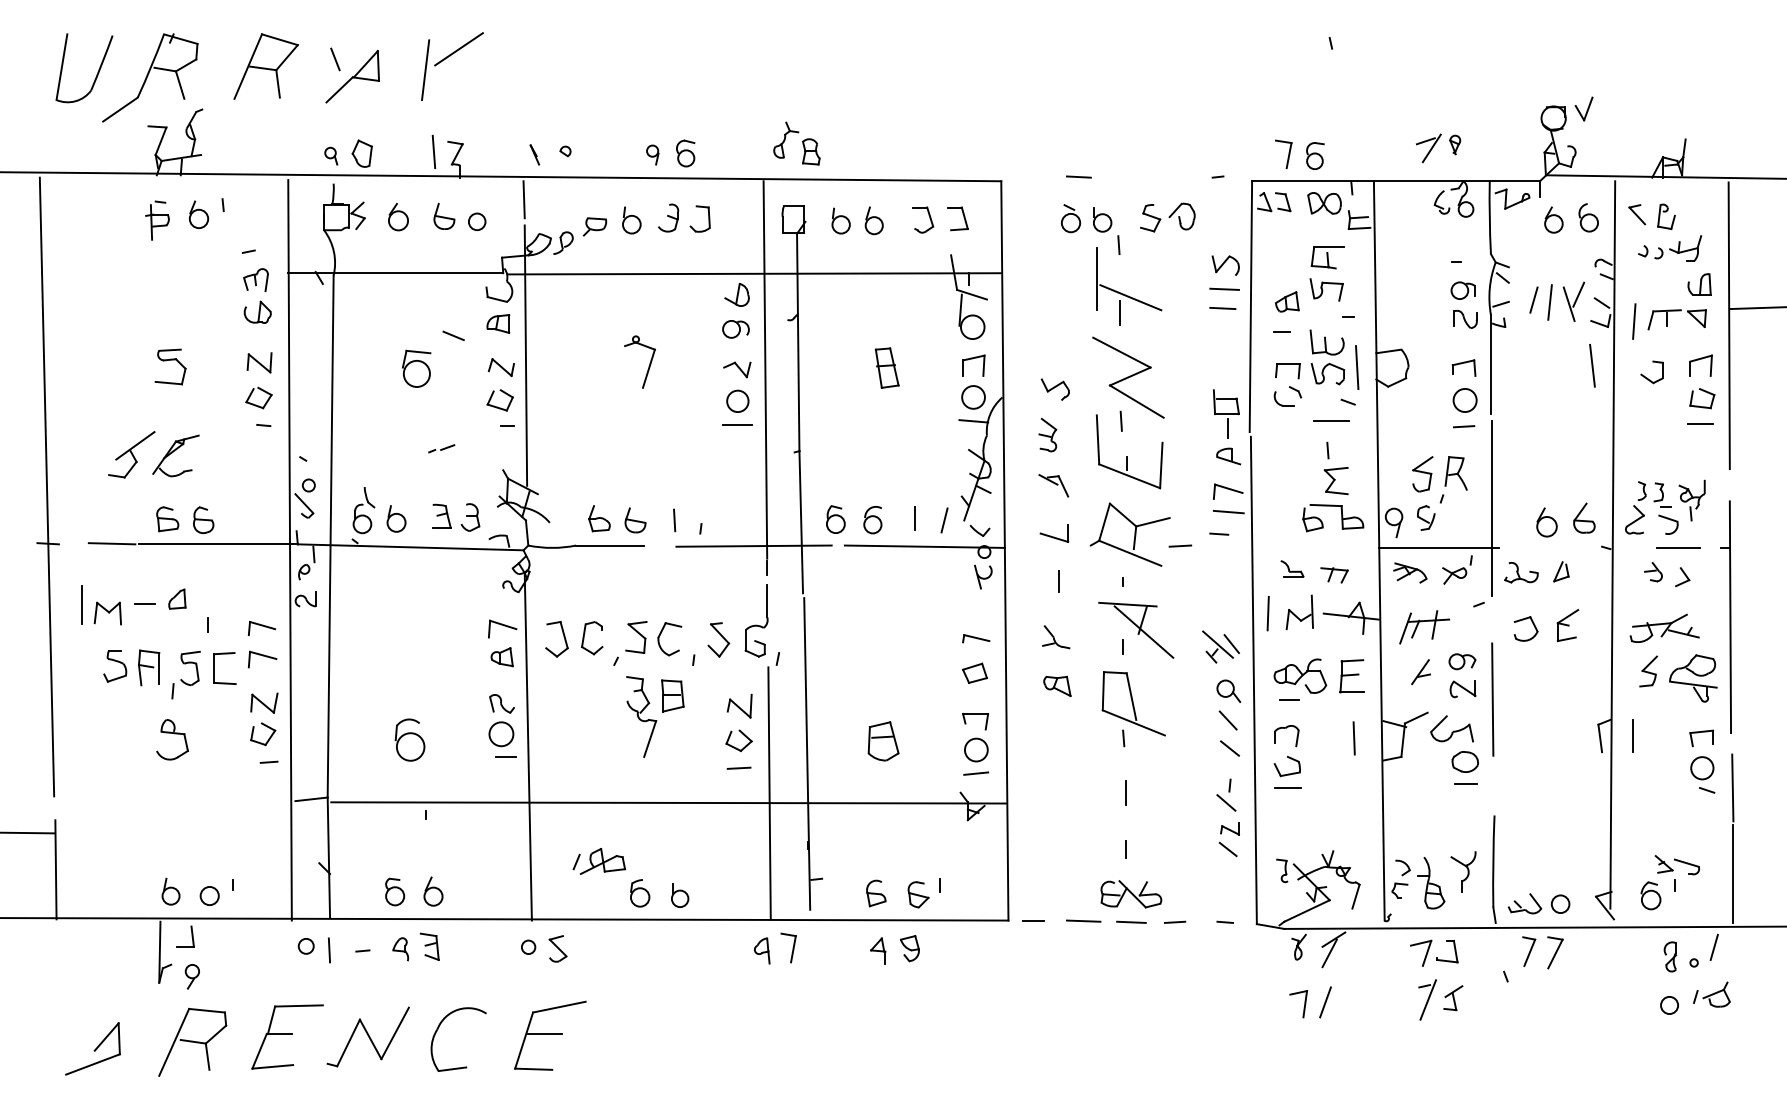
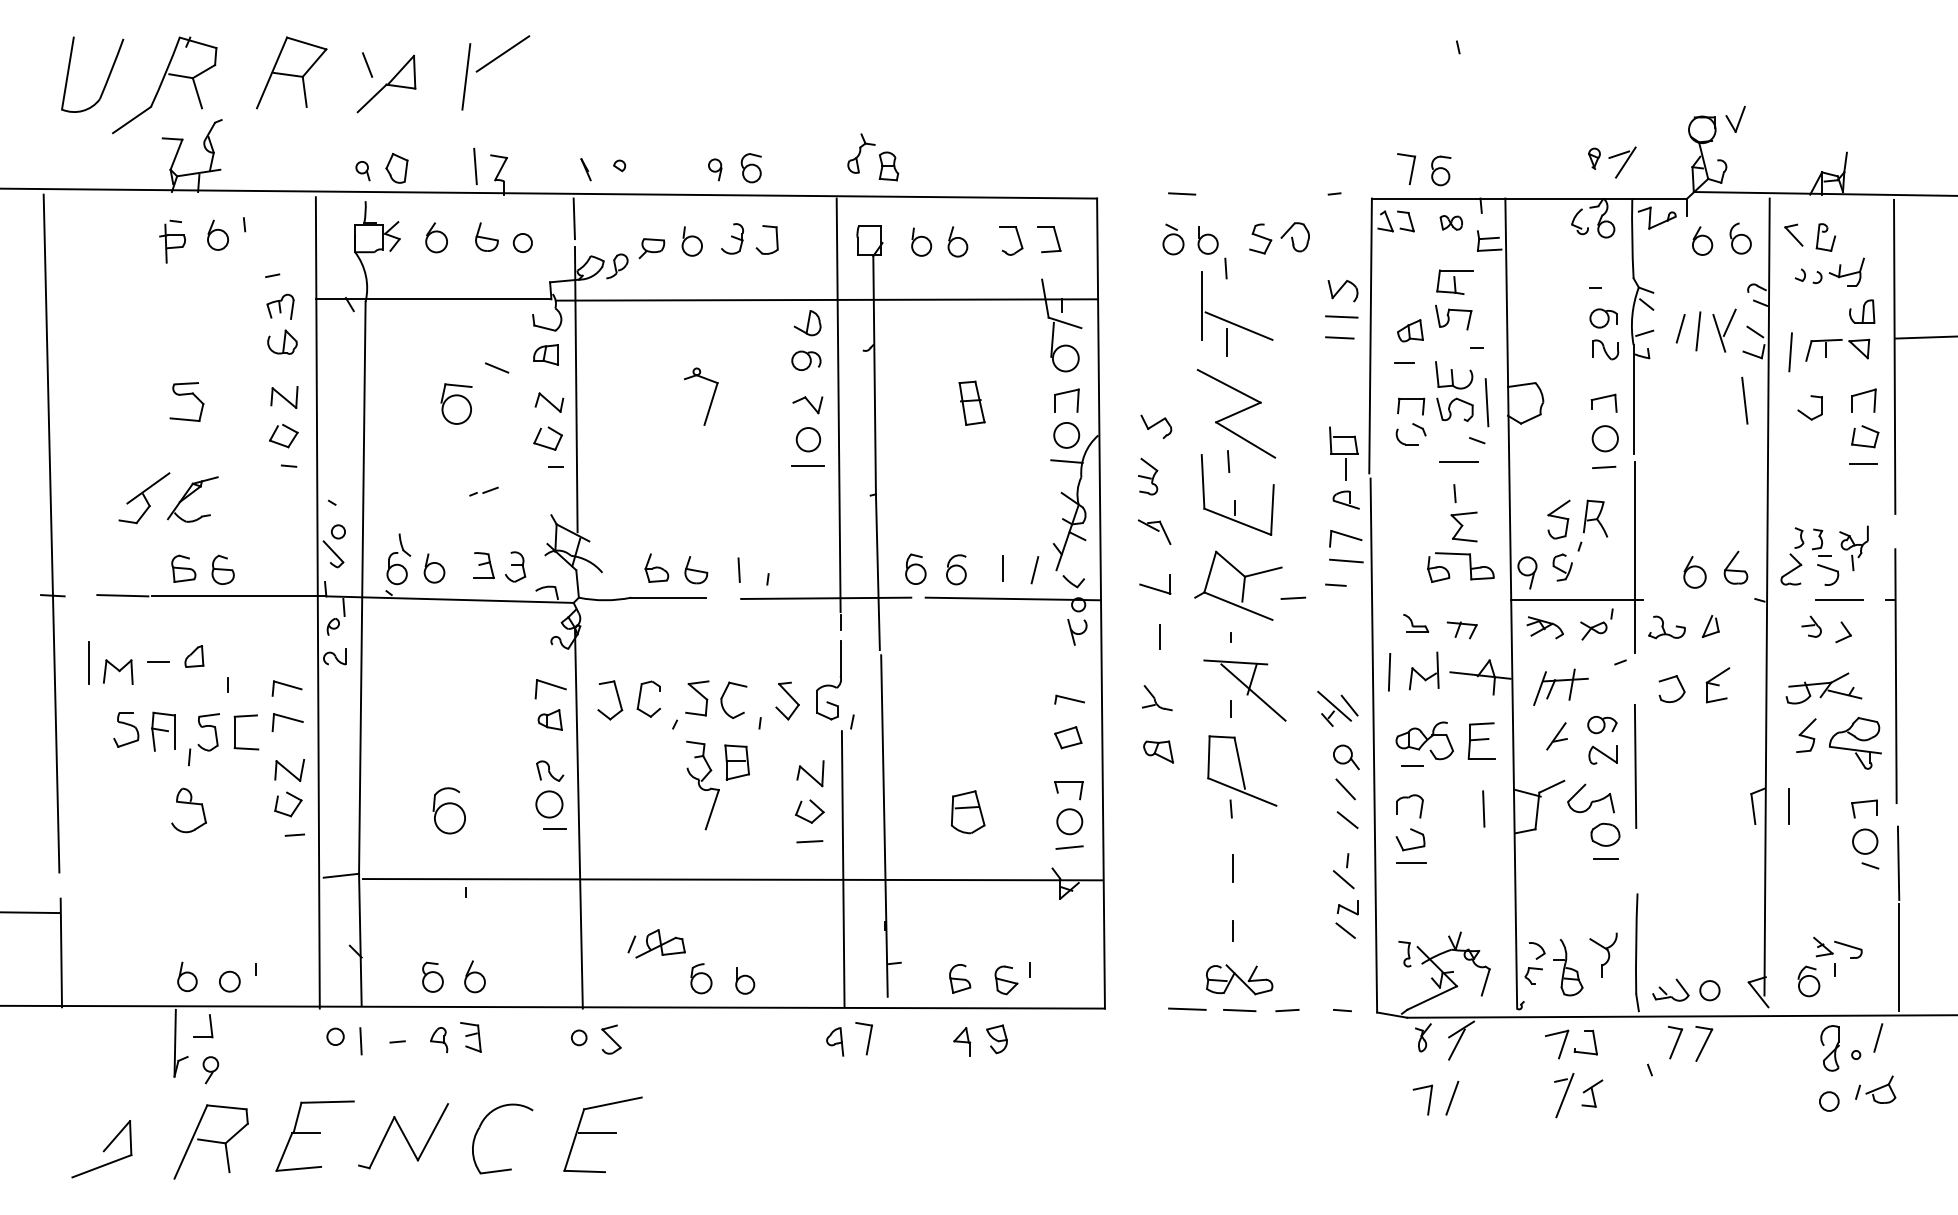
part: (1428, 148) -> (1622, 162), moved
part: (1324, 203) -> (1451, 222), size x0.6
line: (1033, 920) -> (1132, 1008), removed
part: (1670, 957) -> (1830, 1048), size x1.4

